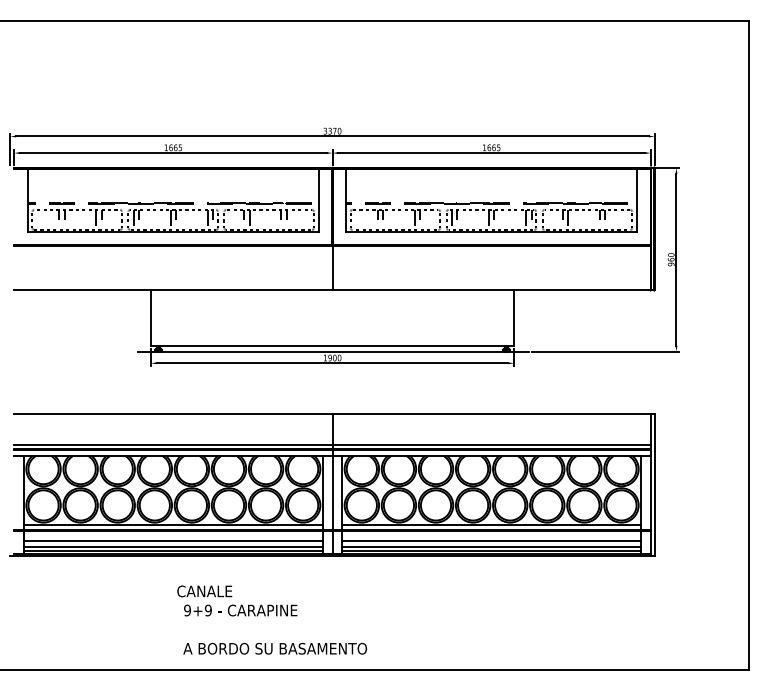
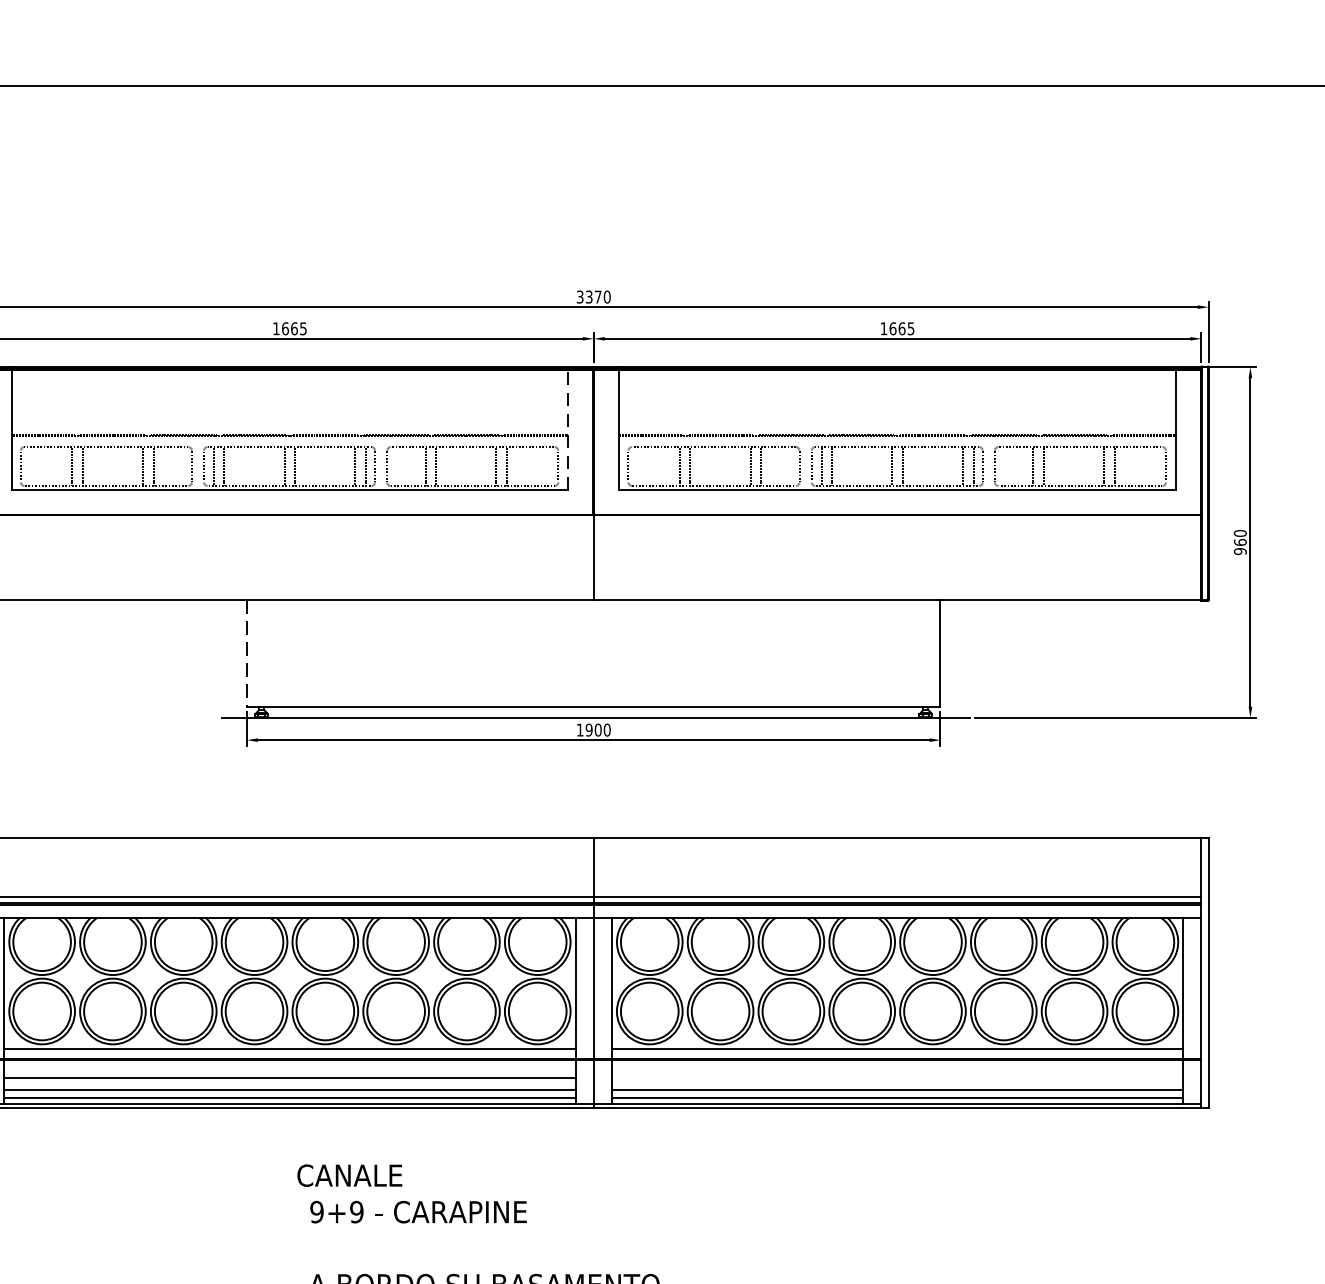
line: (319, 199) -> (568, 427), solid -> dashed
line: (150, 317) -> (246, 652), solid -> dashed
line: (491, 540) -> (897, 1078), removed

